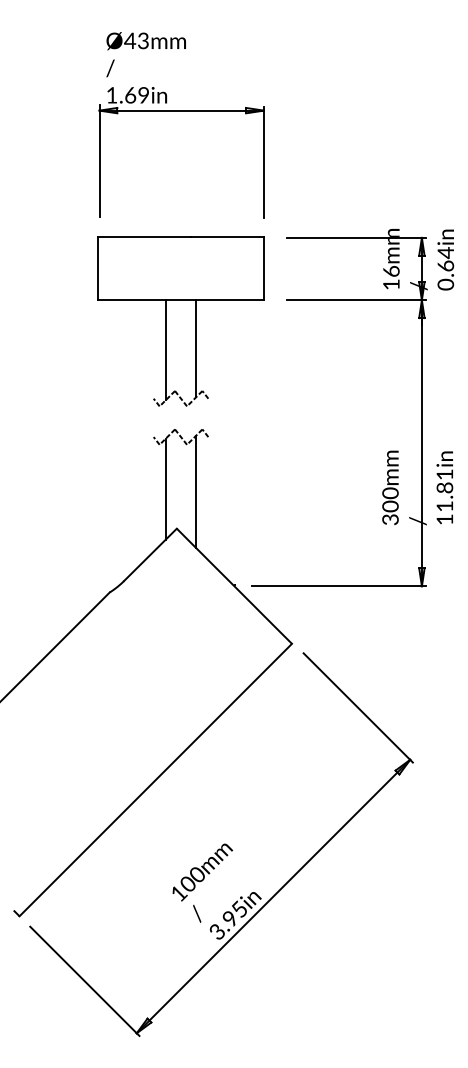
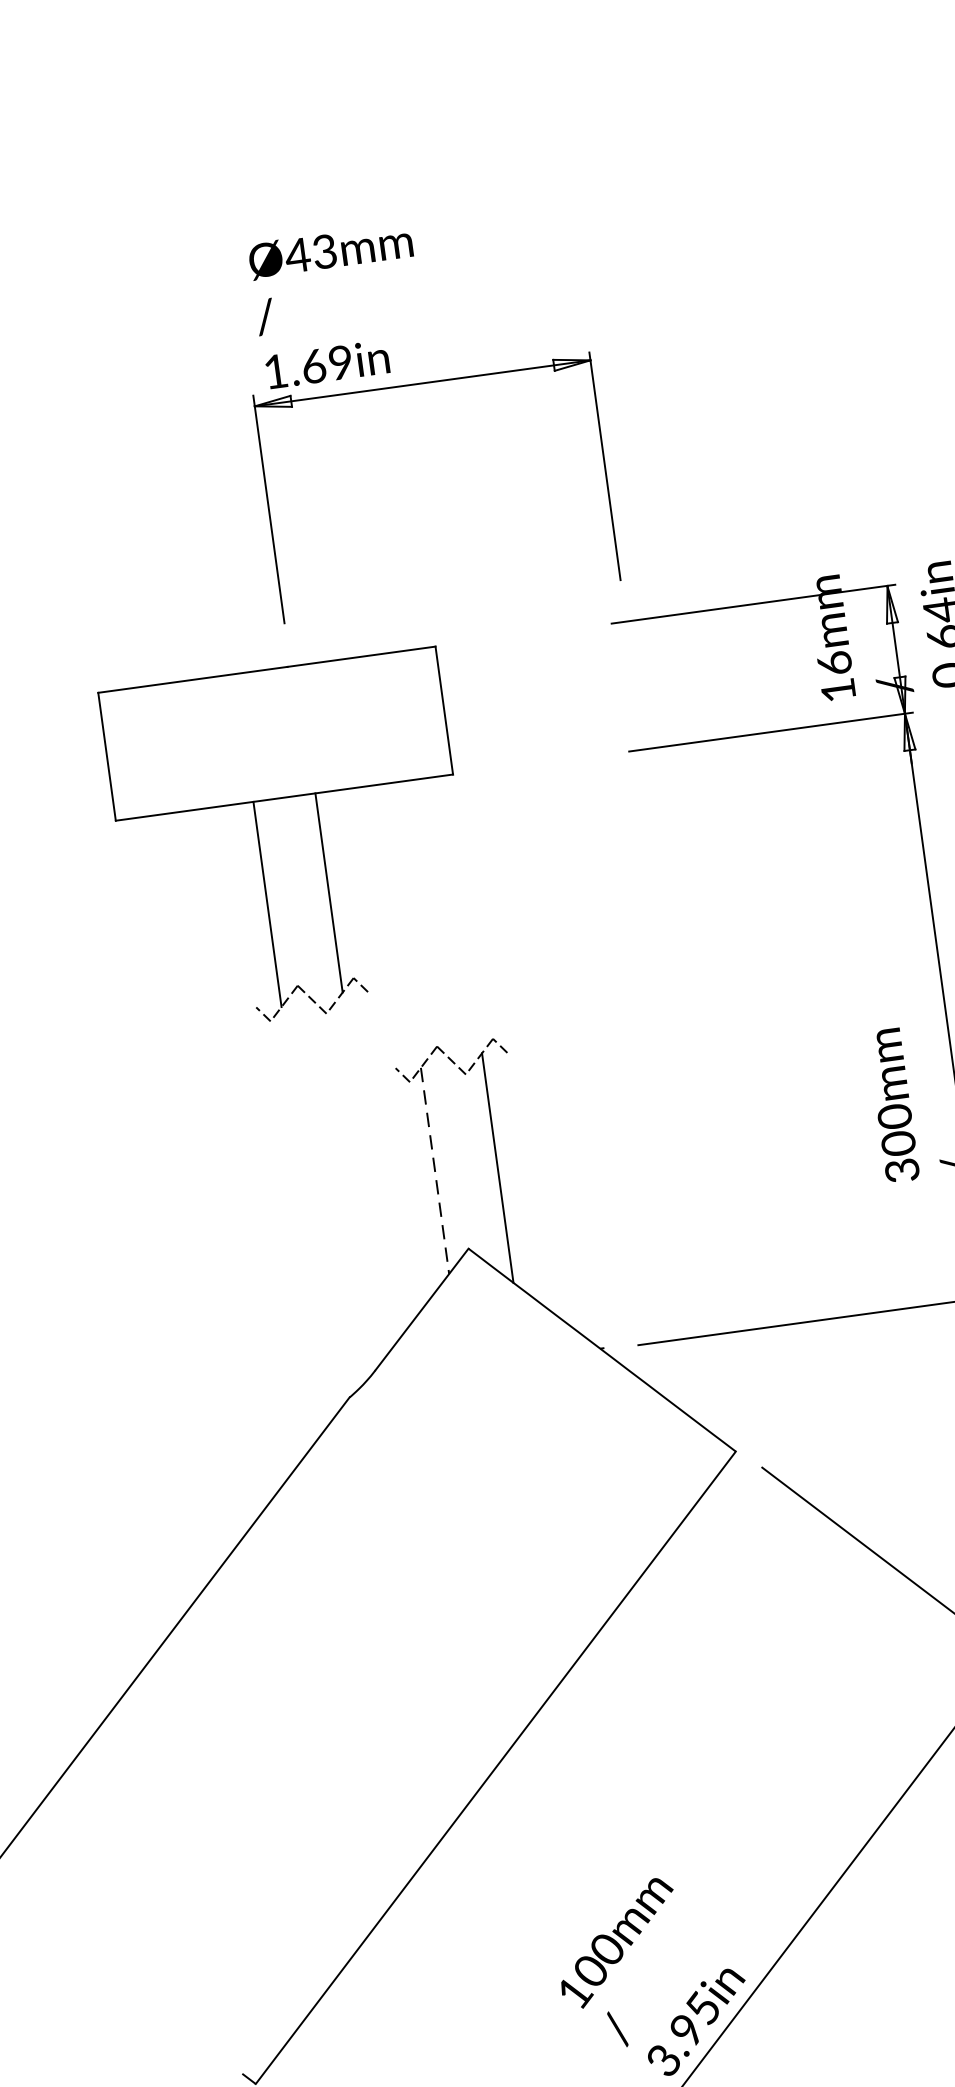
part: (181, 111) -> (422, 385), moved
part: (166, 321) -> (260, 846), moved
line: (165, 489) -> (434, 1171), solid -> dashed

